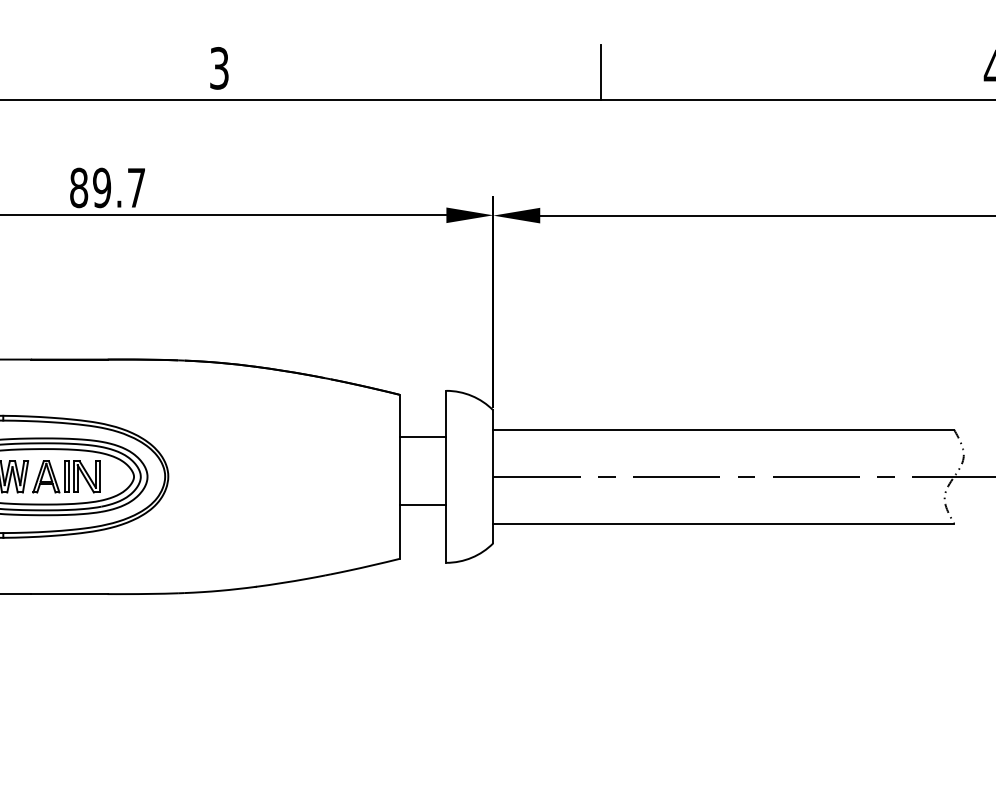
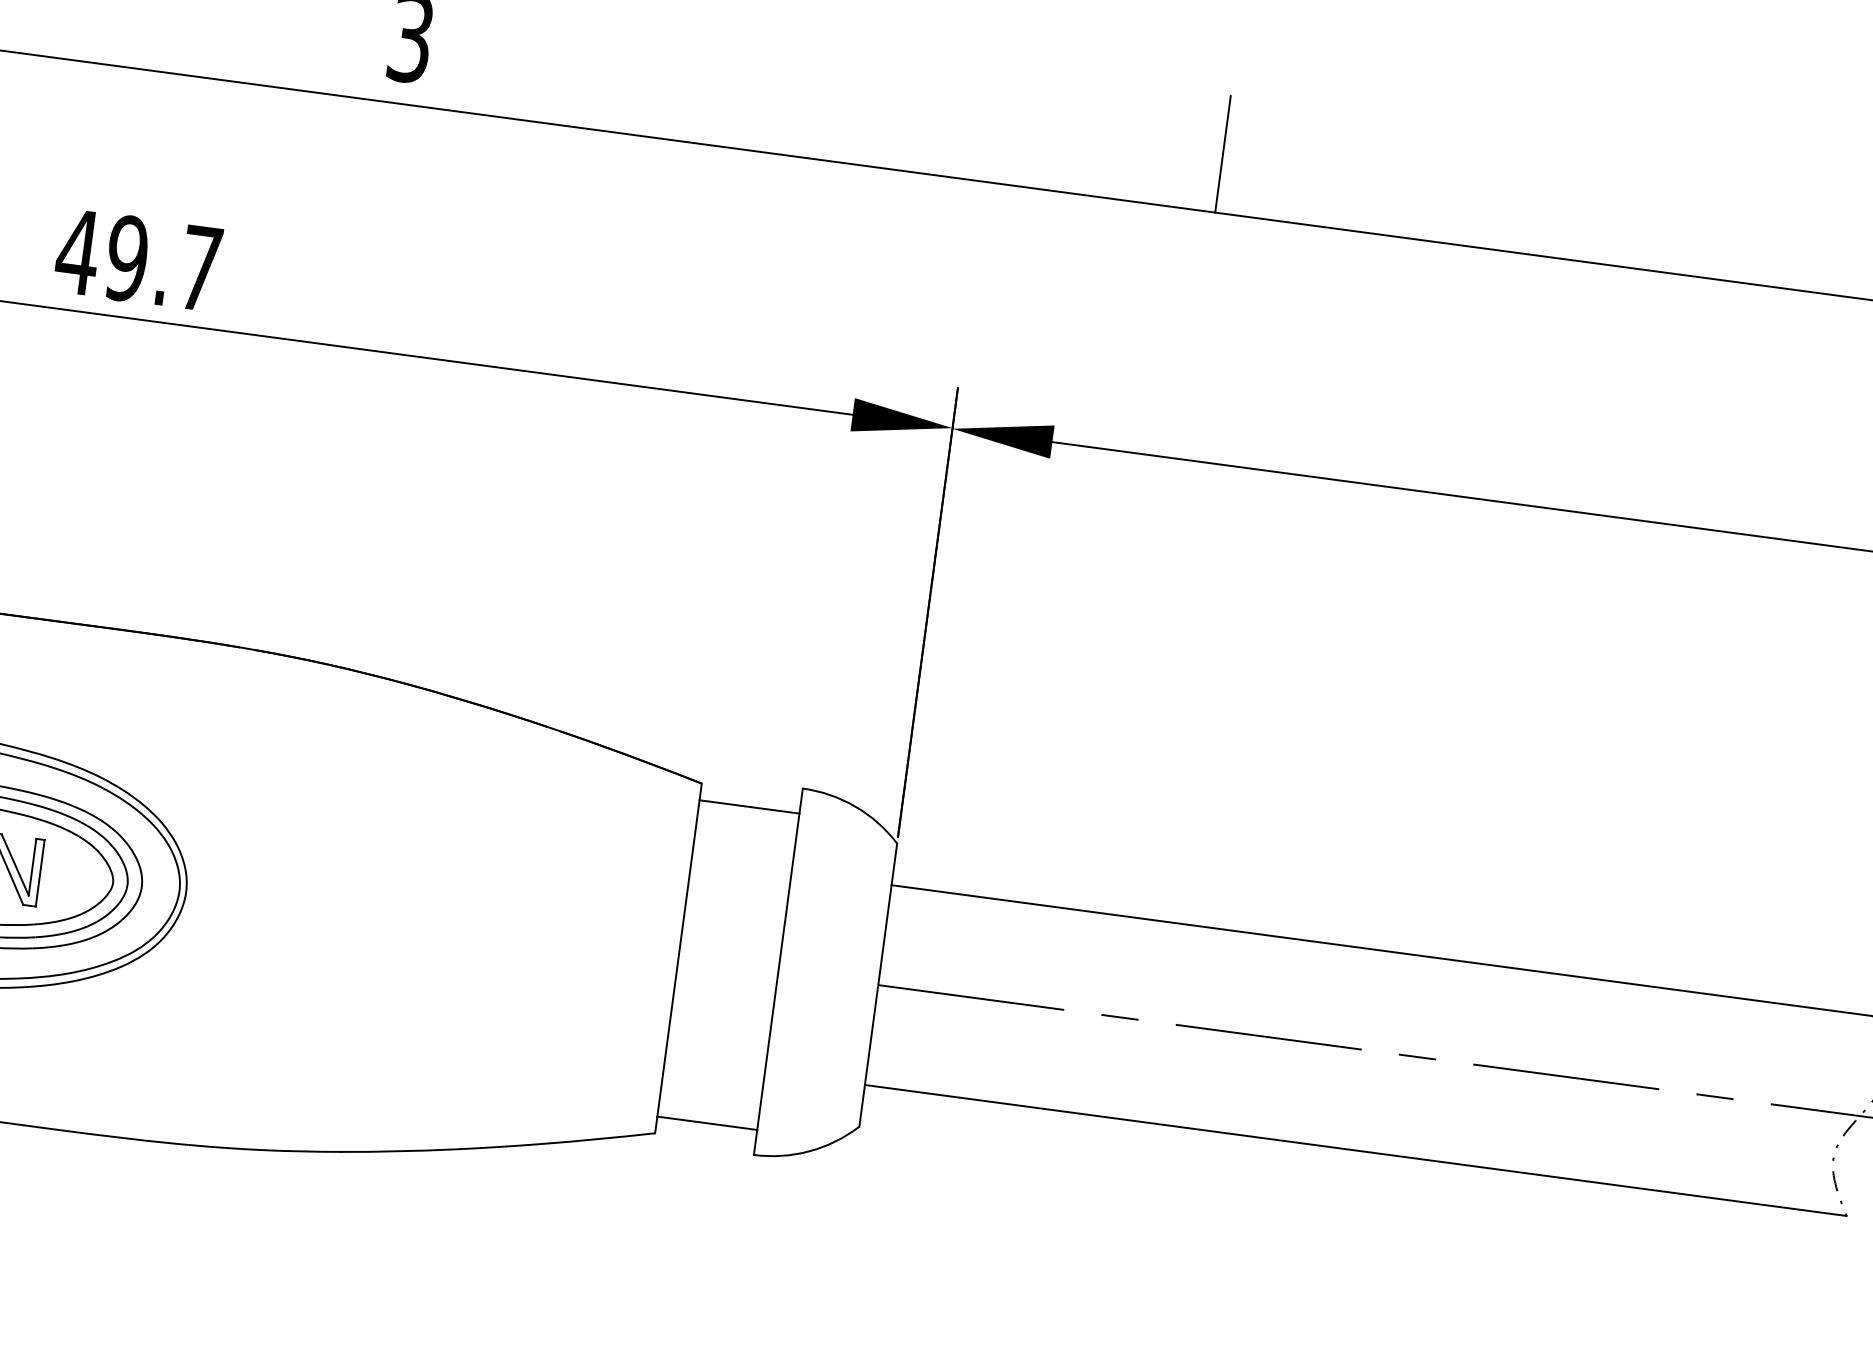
text: (78, 187) -> (77, 250), 89.7 -> 49.7
line: (422, 436) -> (748, 806), moved
line: (422, 505) -> (706, 1123), moved

